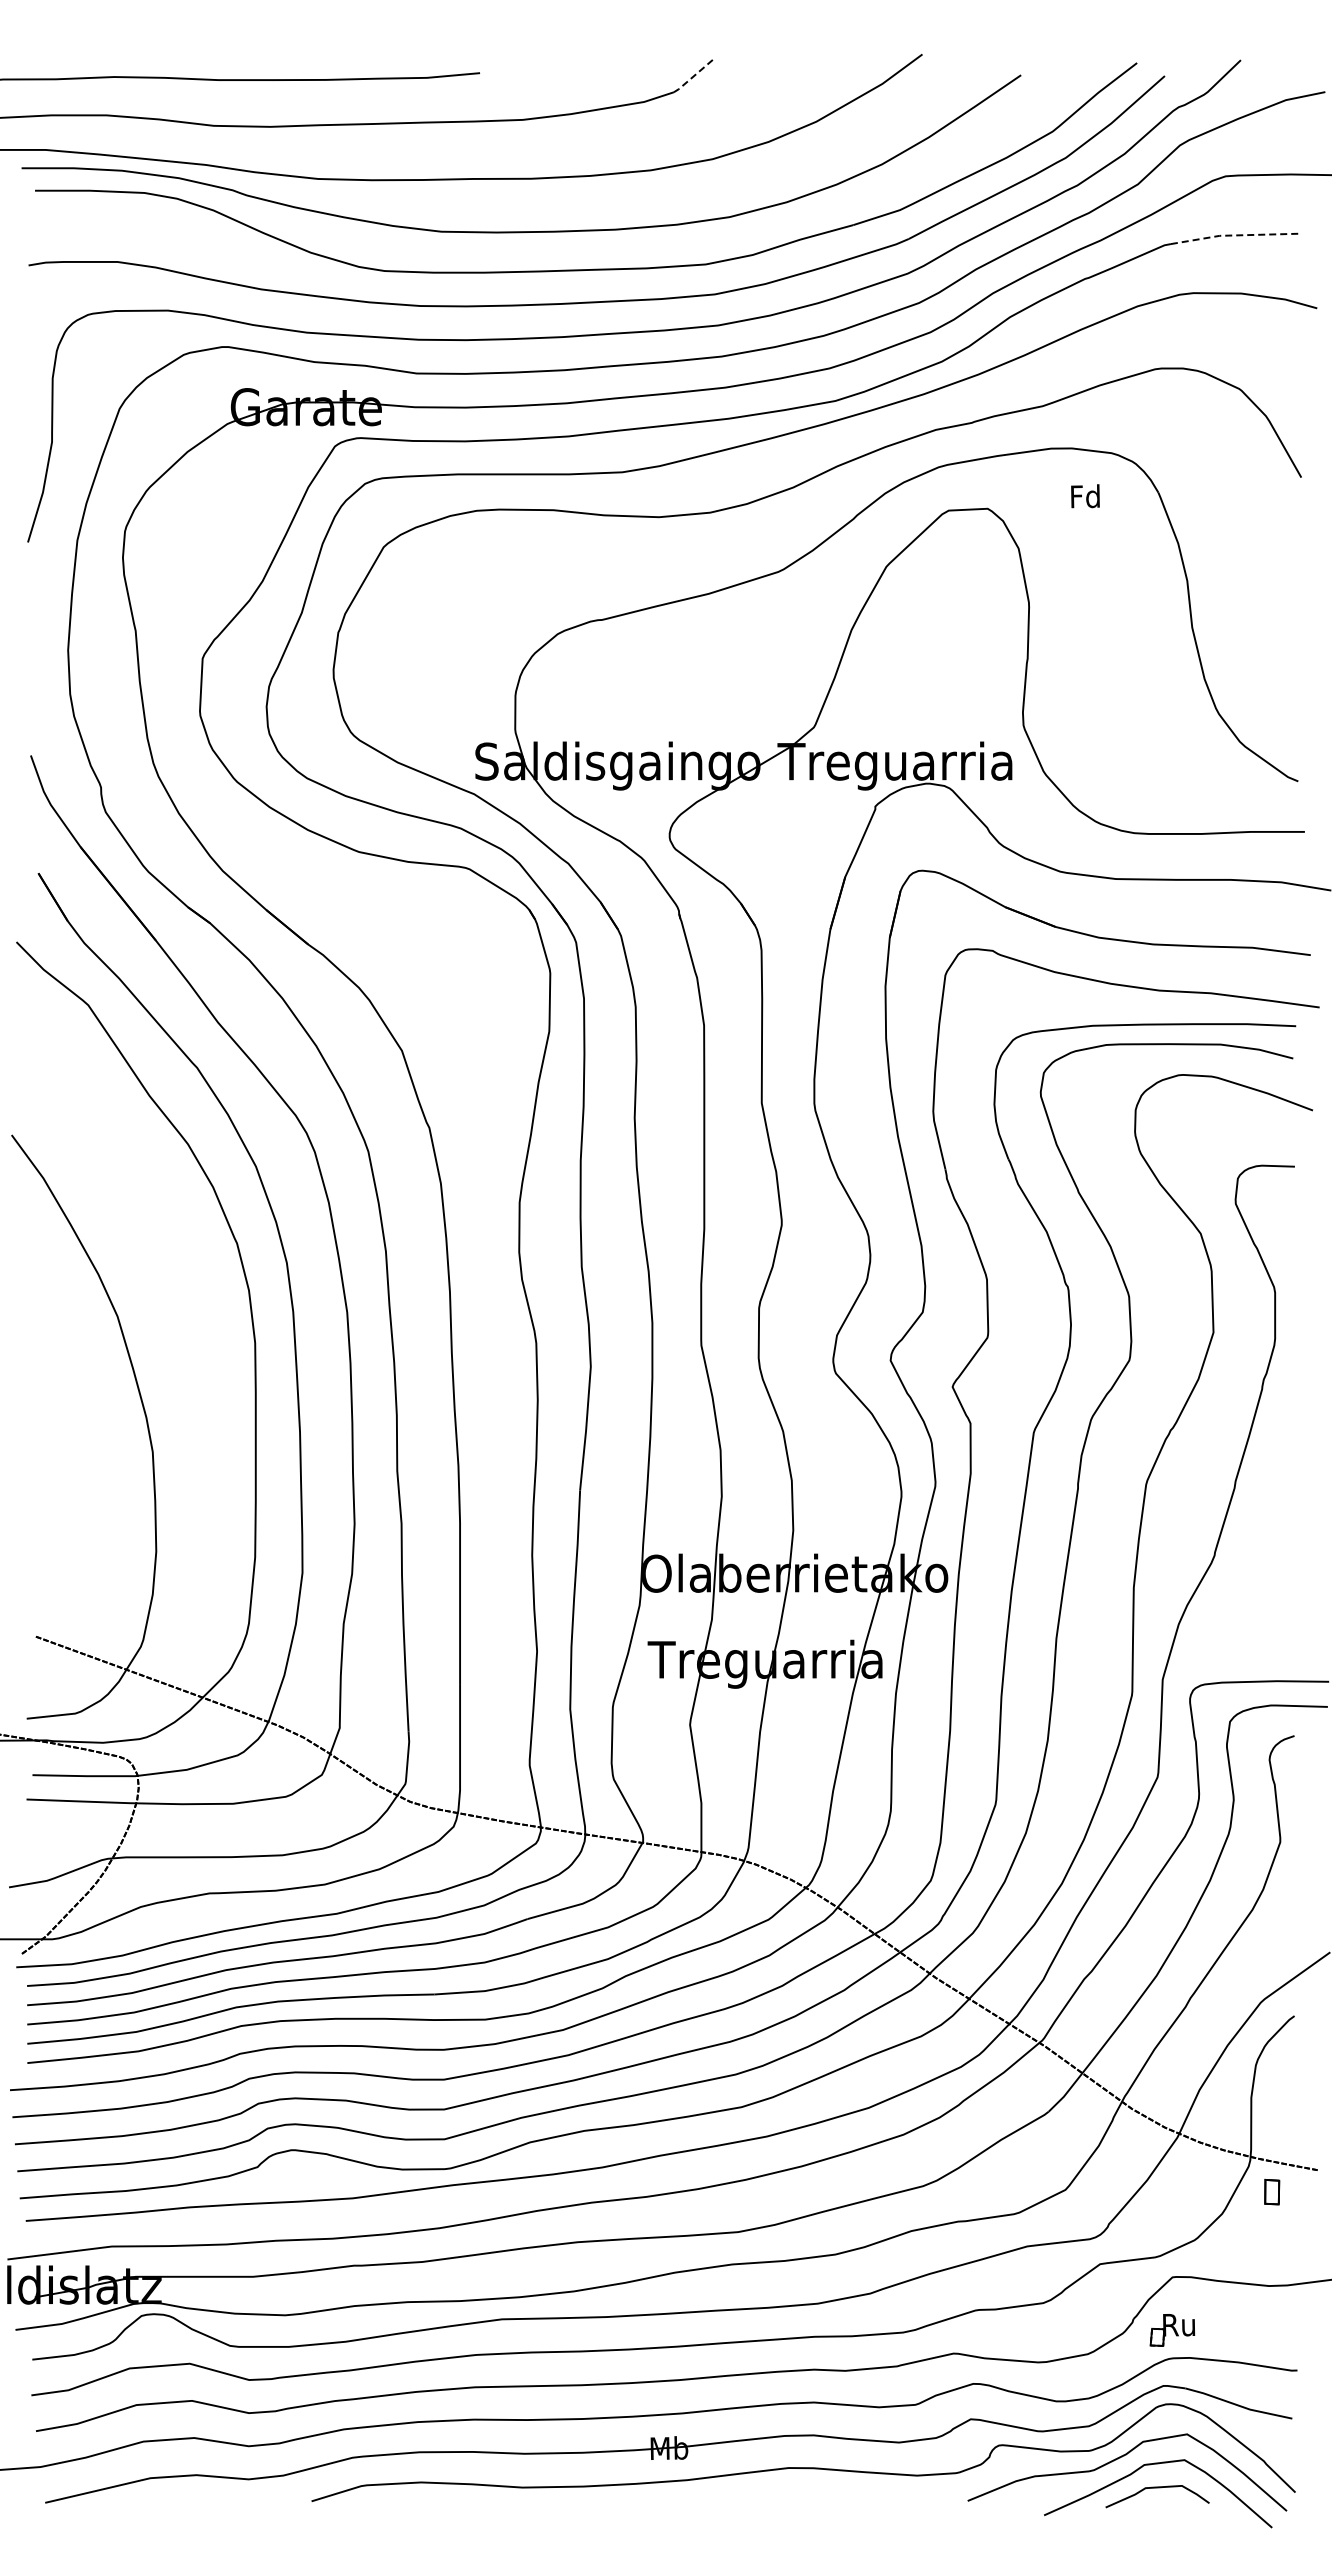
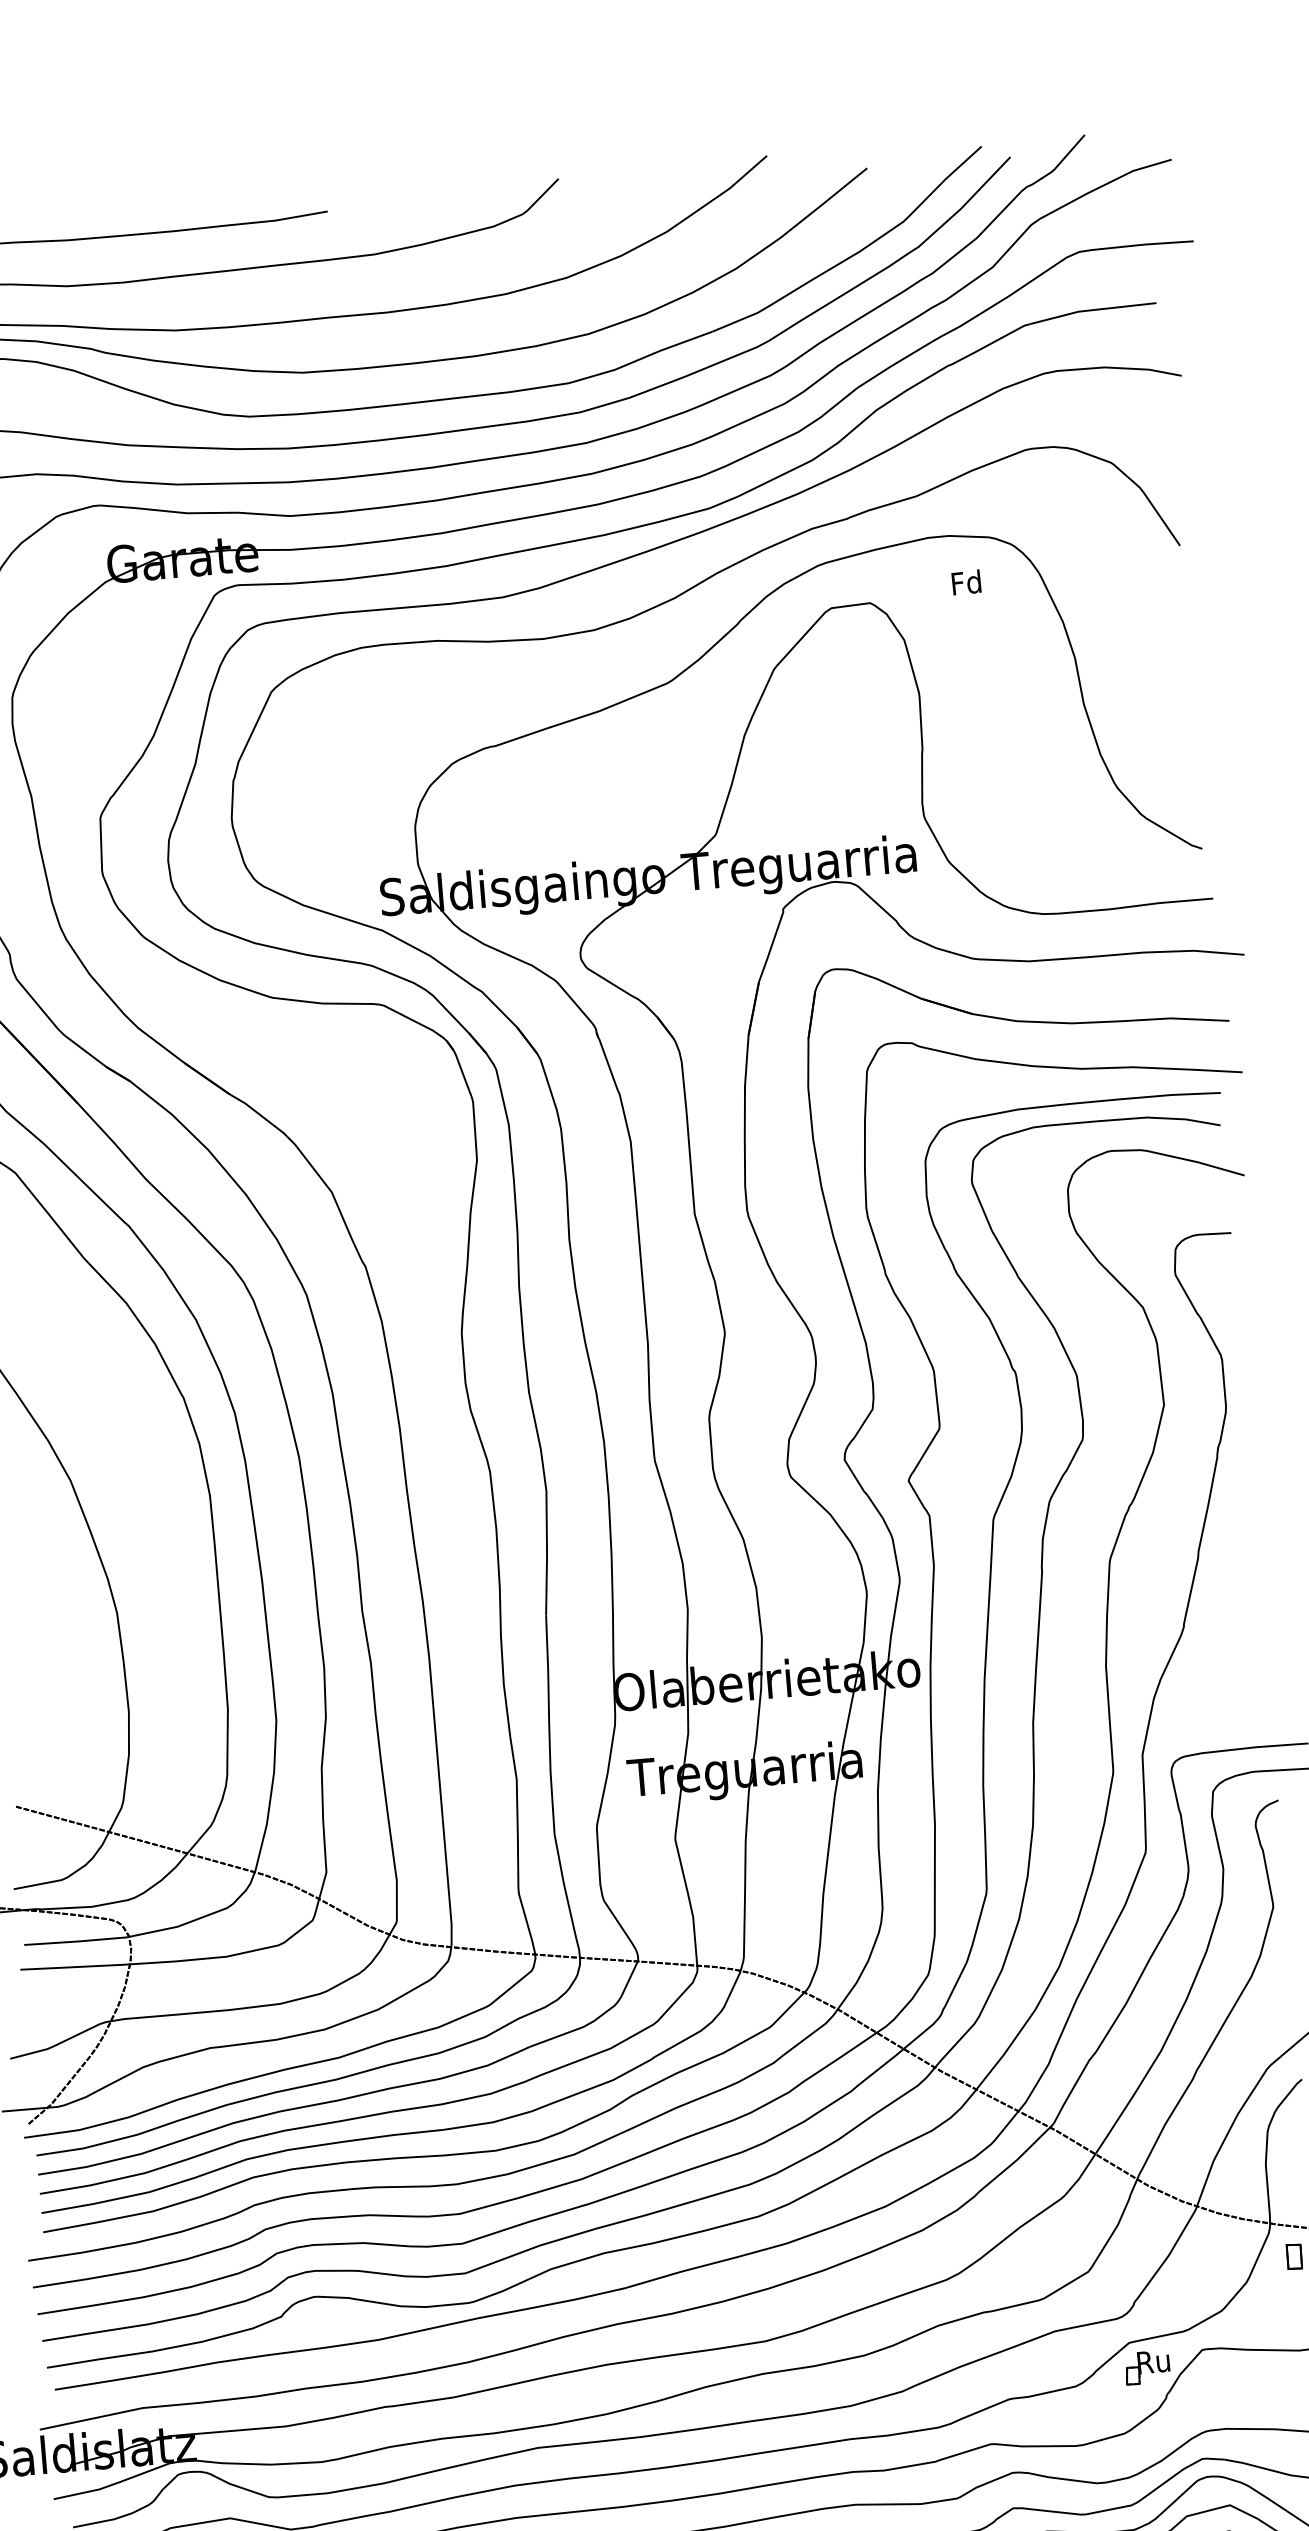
line: (693, 76) -> (540, 196), dashed -> solid
line: (1233, 235) -> (1092, 310), dashed -> solid
part: (1172, 2330) -> (1147, 2367), moved

